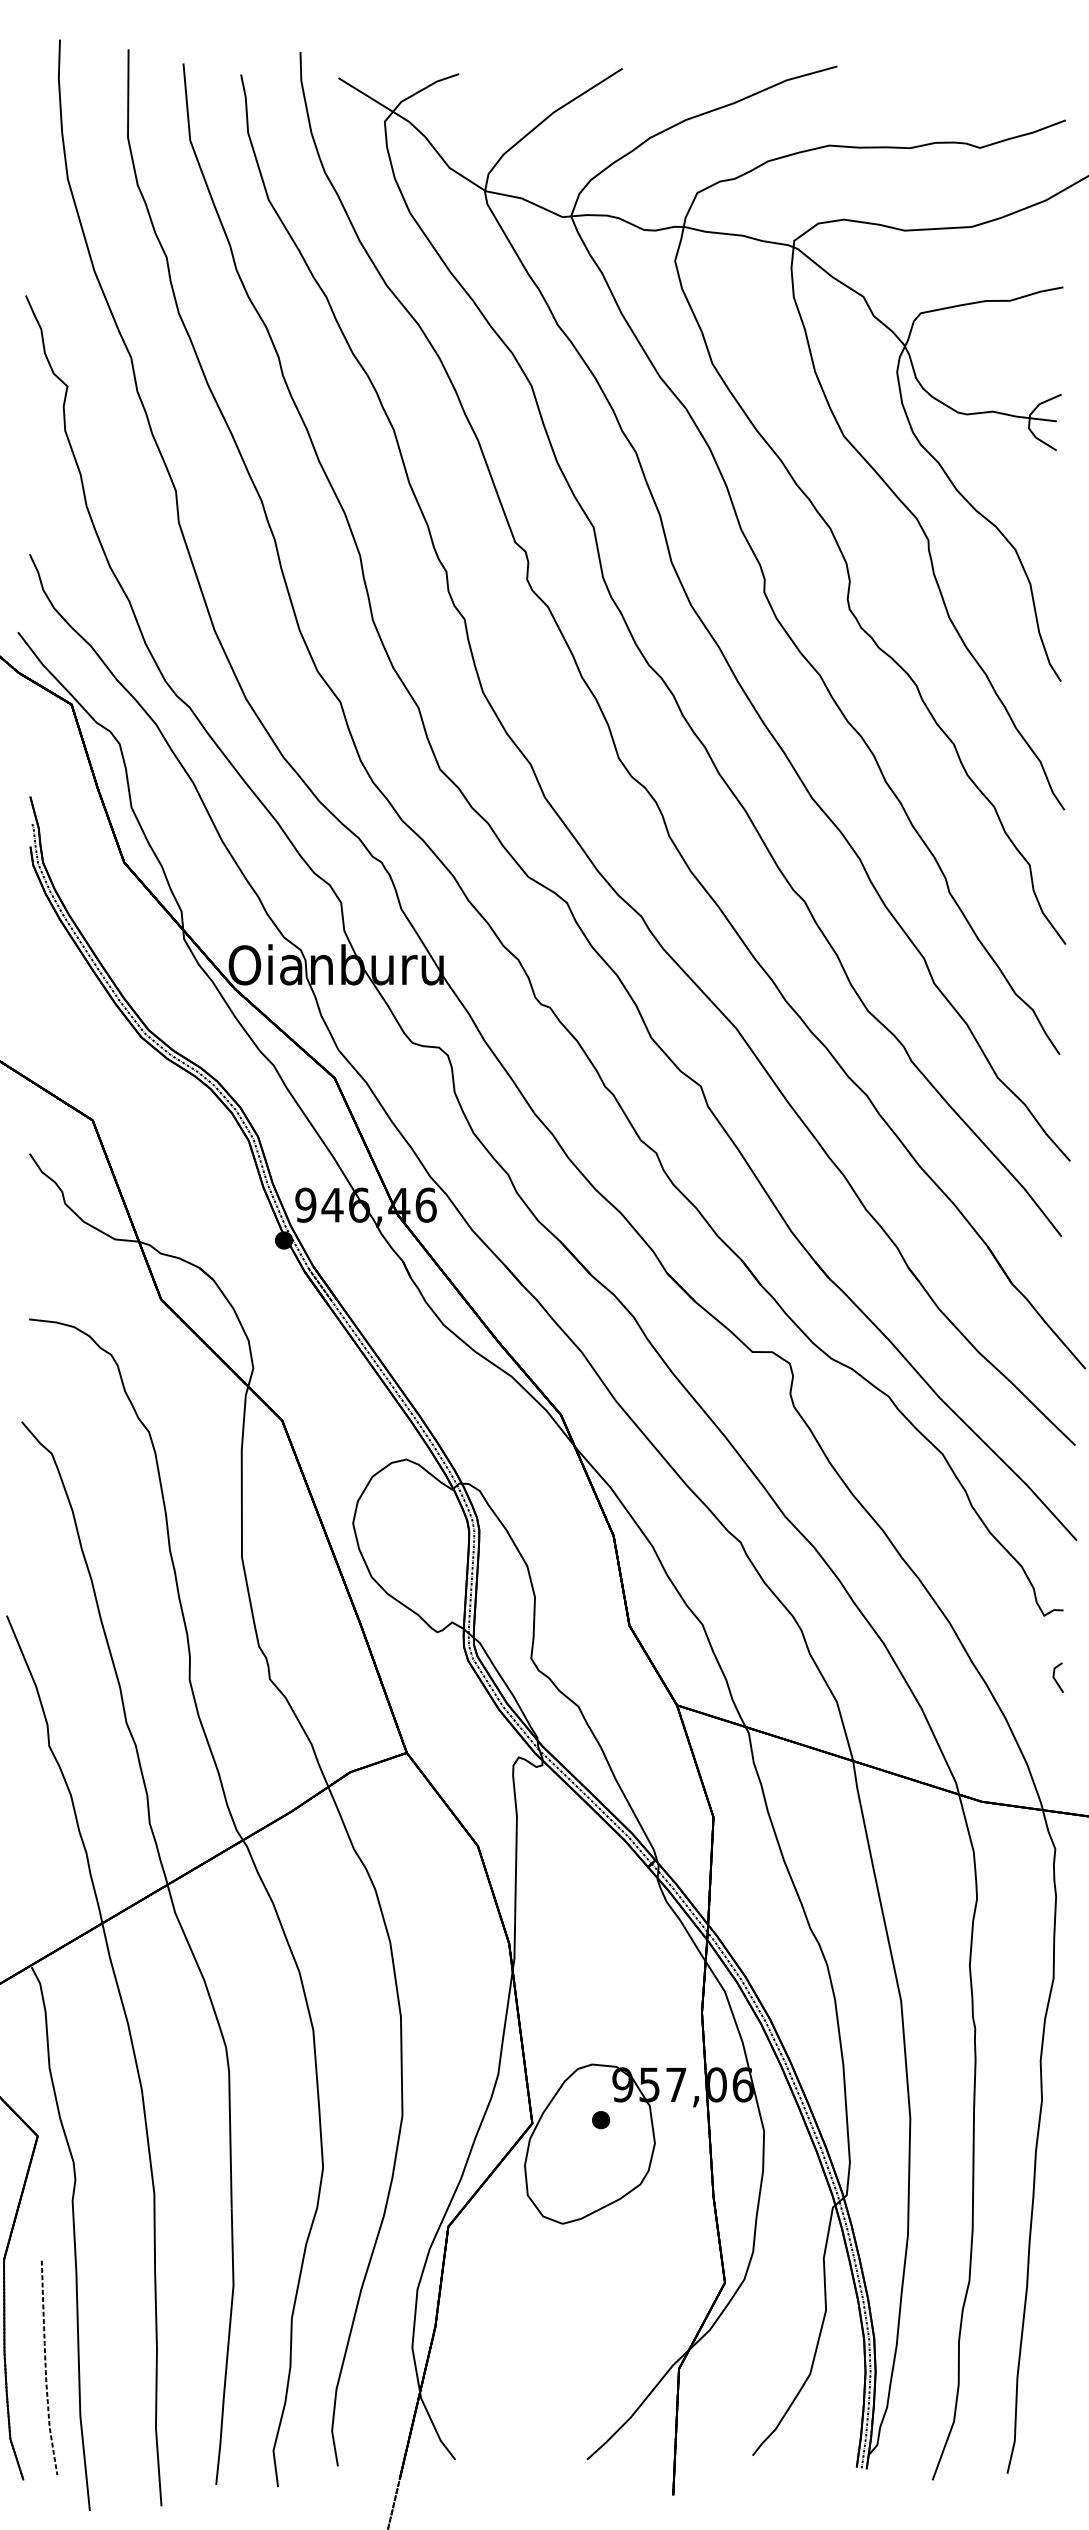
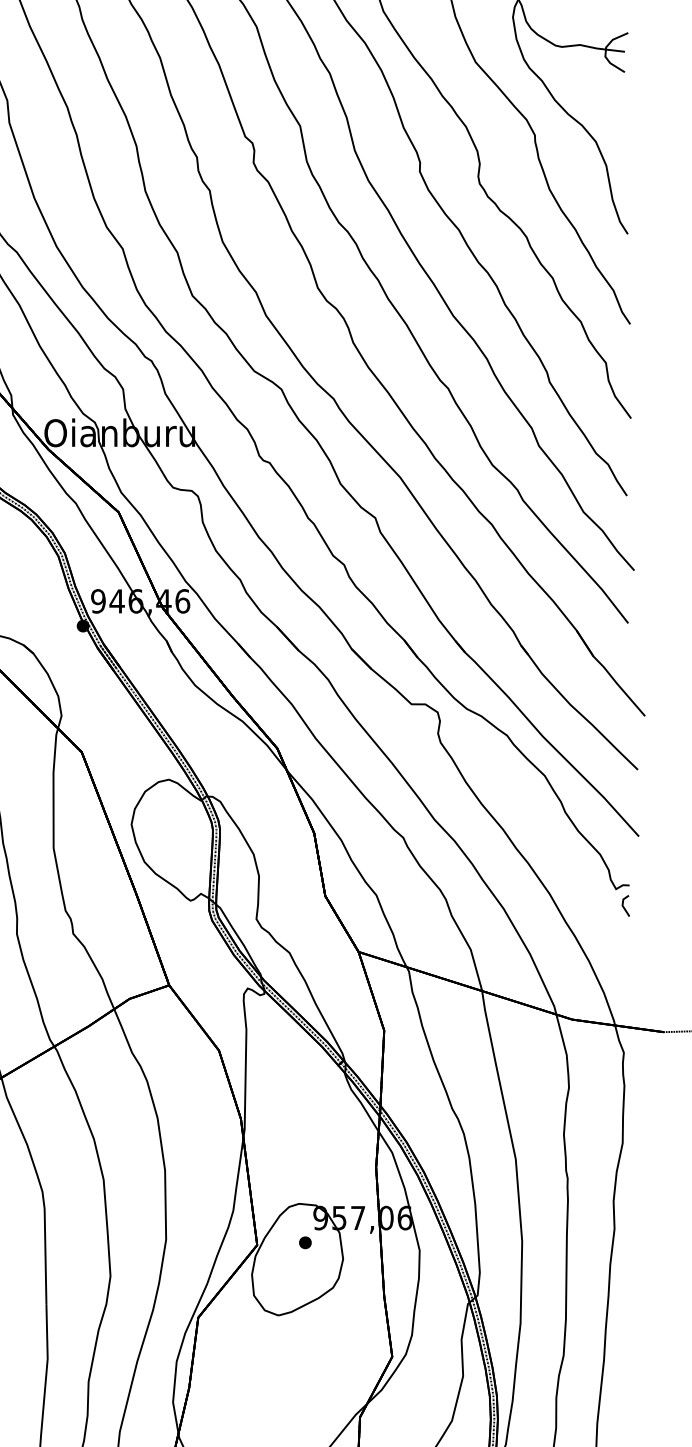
line: (1055, 1678) -> (624, 906), moved

